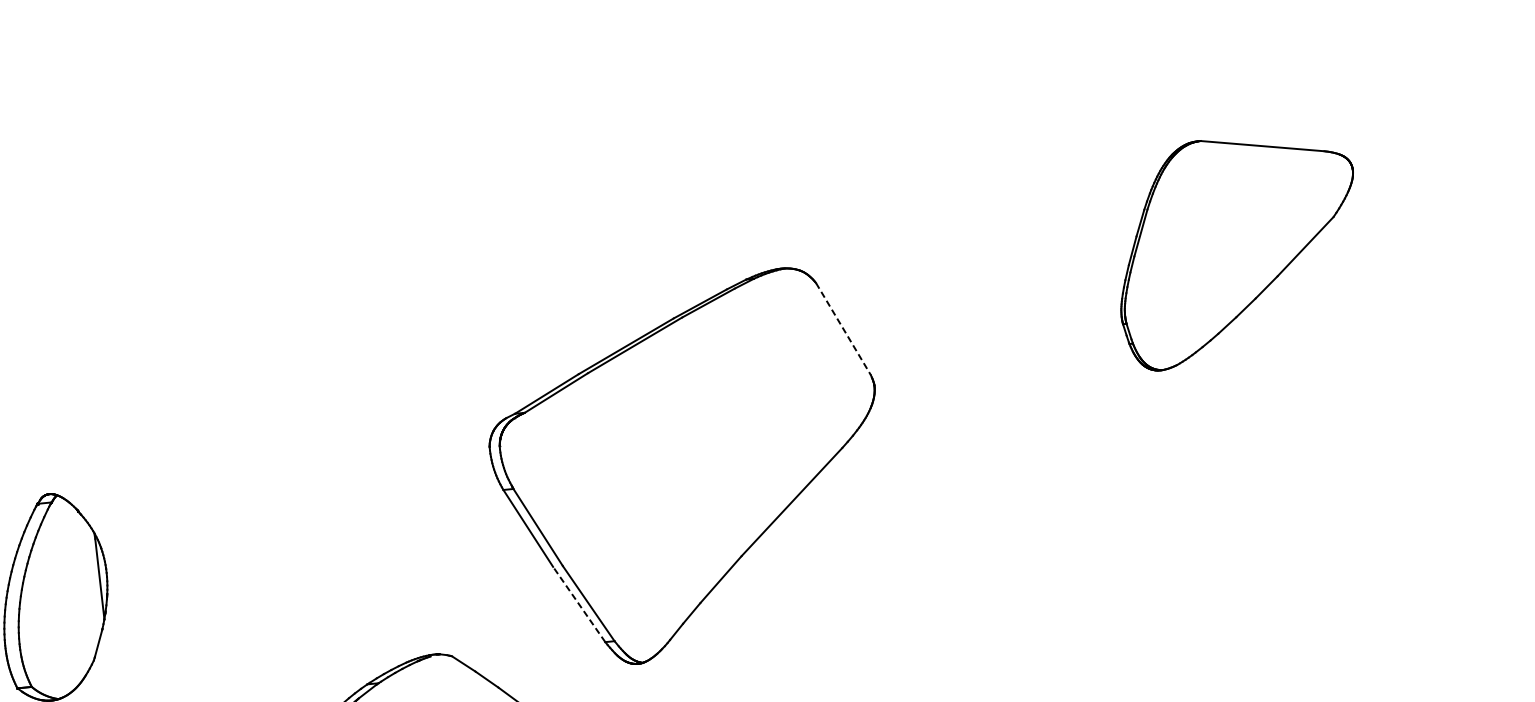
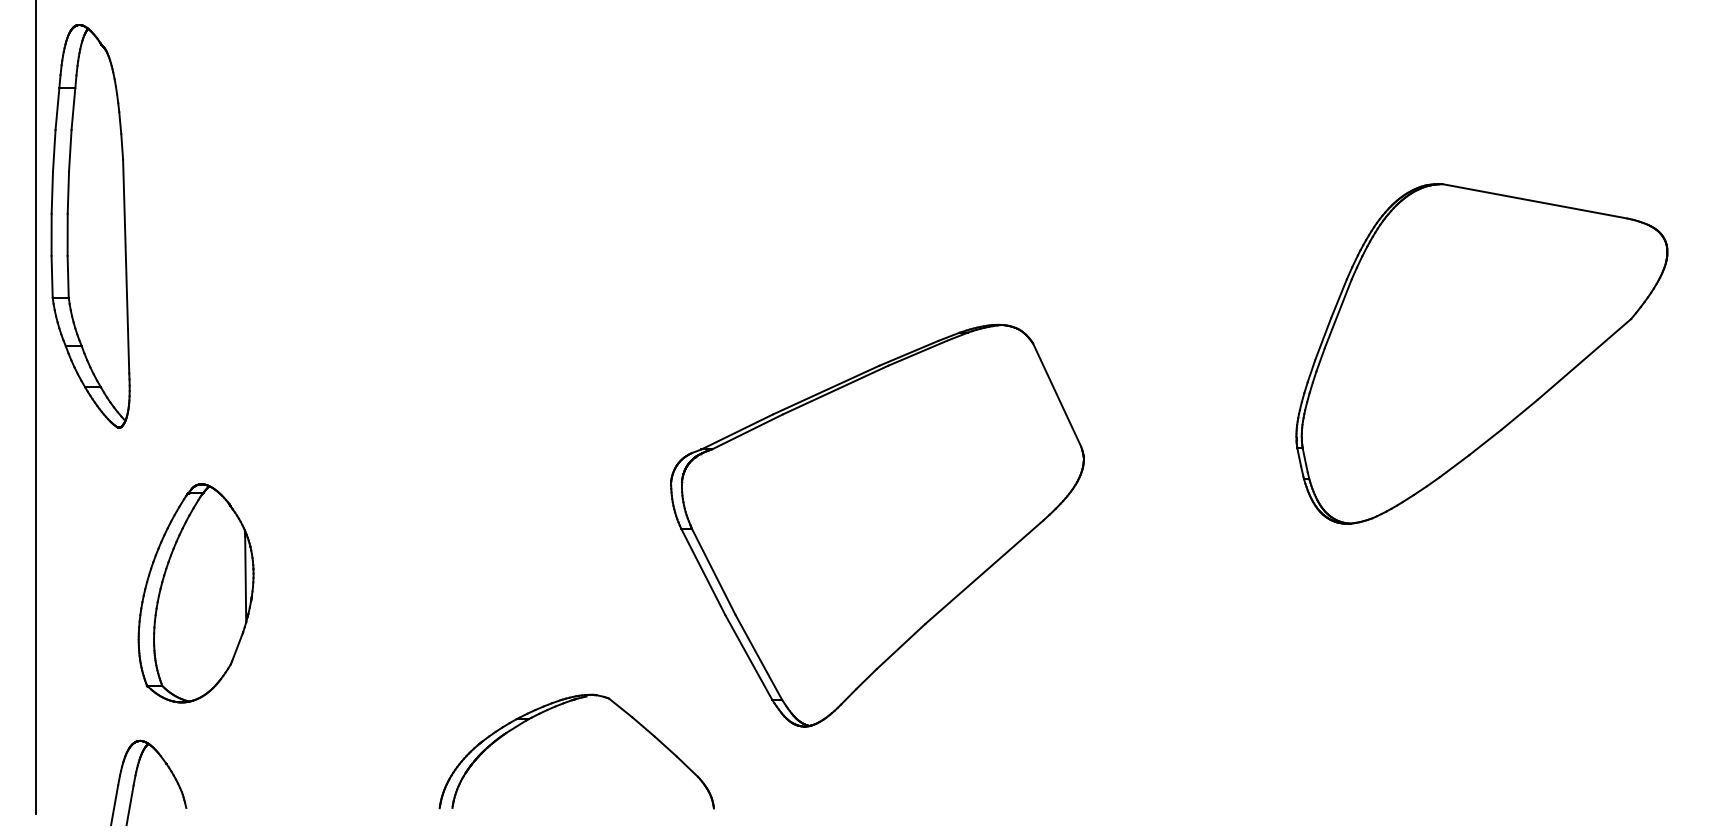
part: (1237, 249) -> (1481, 353), size x1.43
line: (843, 329) -> (1057, 395), dashed -> solid
line: (578, 604) -> (748, 657), dashed -> solid

